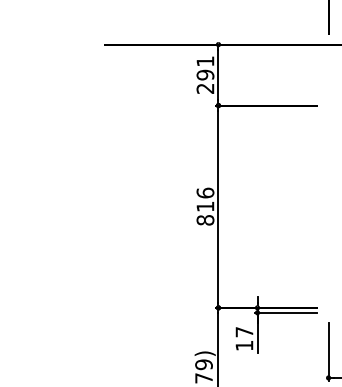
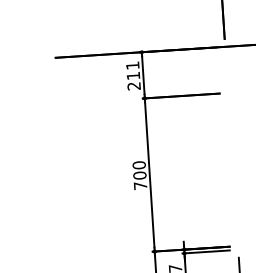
text: (205, 74) -> (133, 75), 291 -> 211
text: (205, 206) -> (139, 175), 816 -> 700

